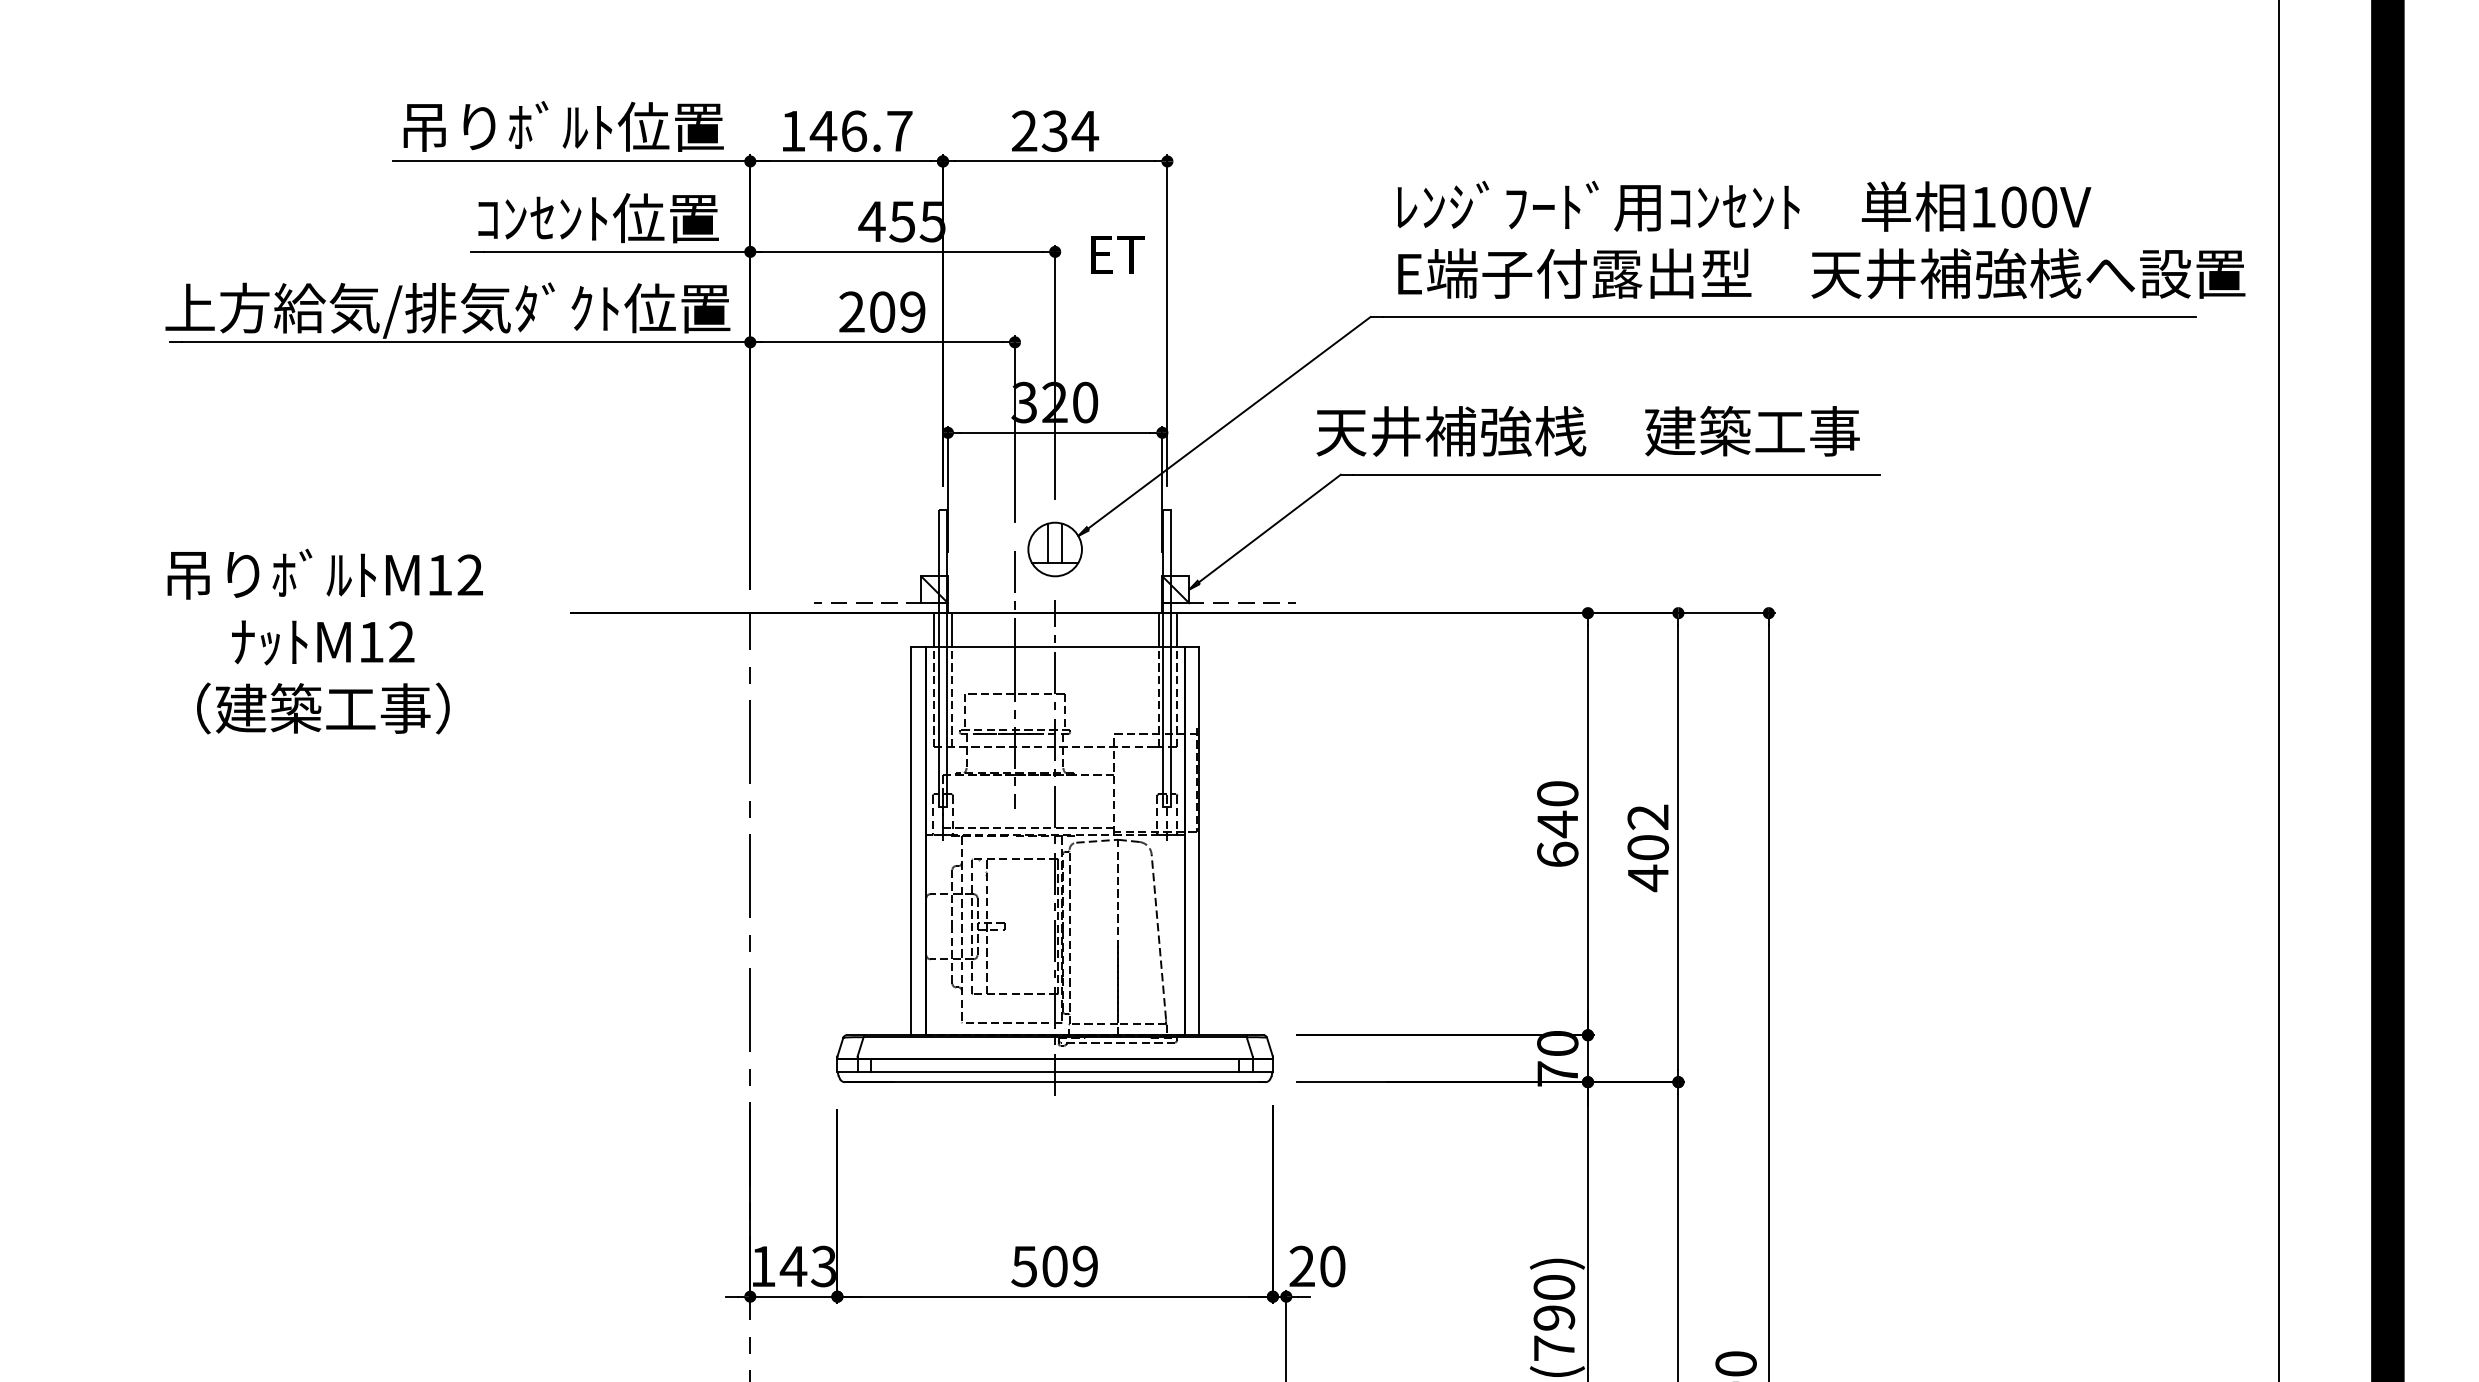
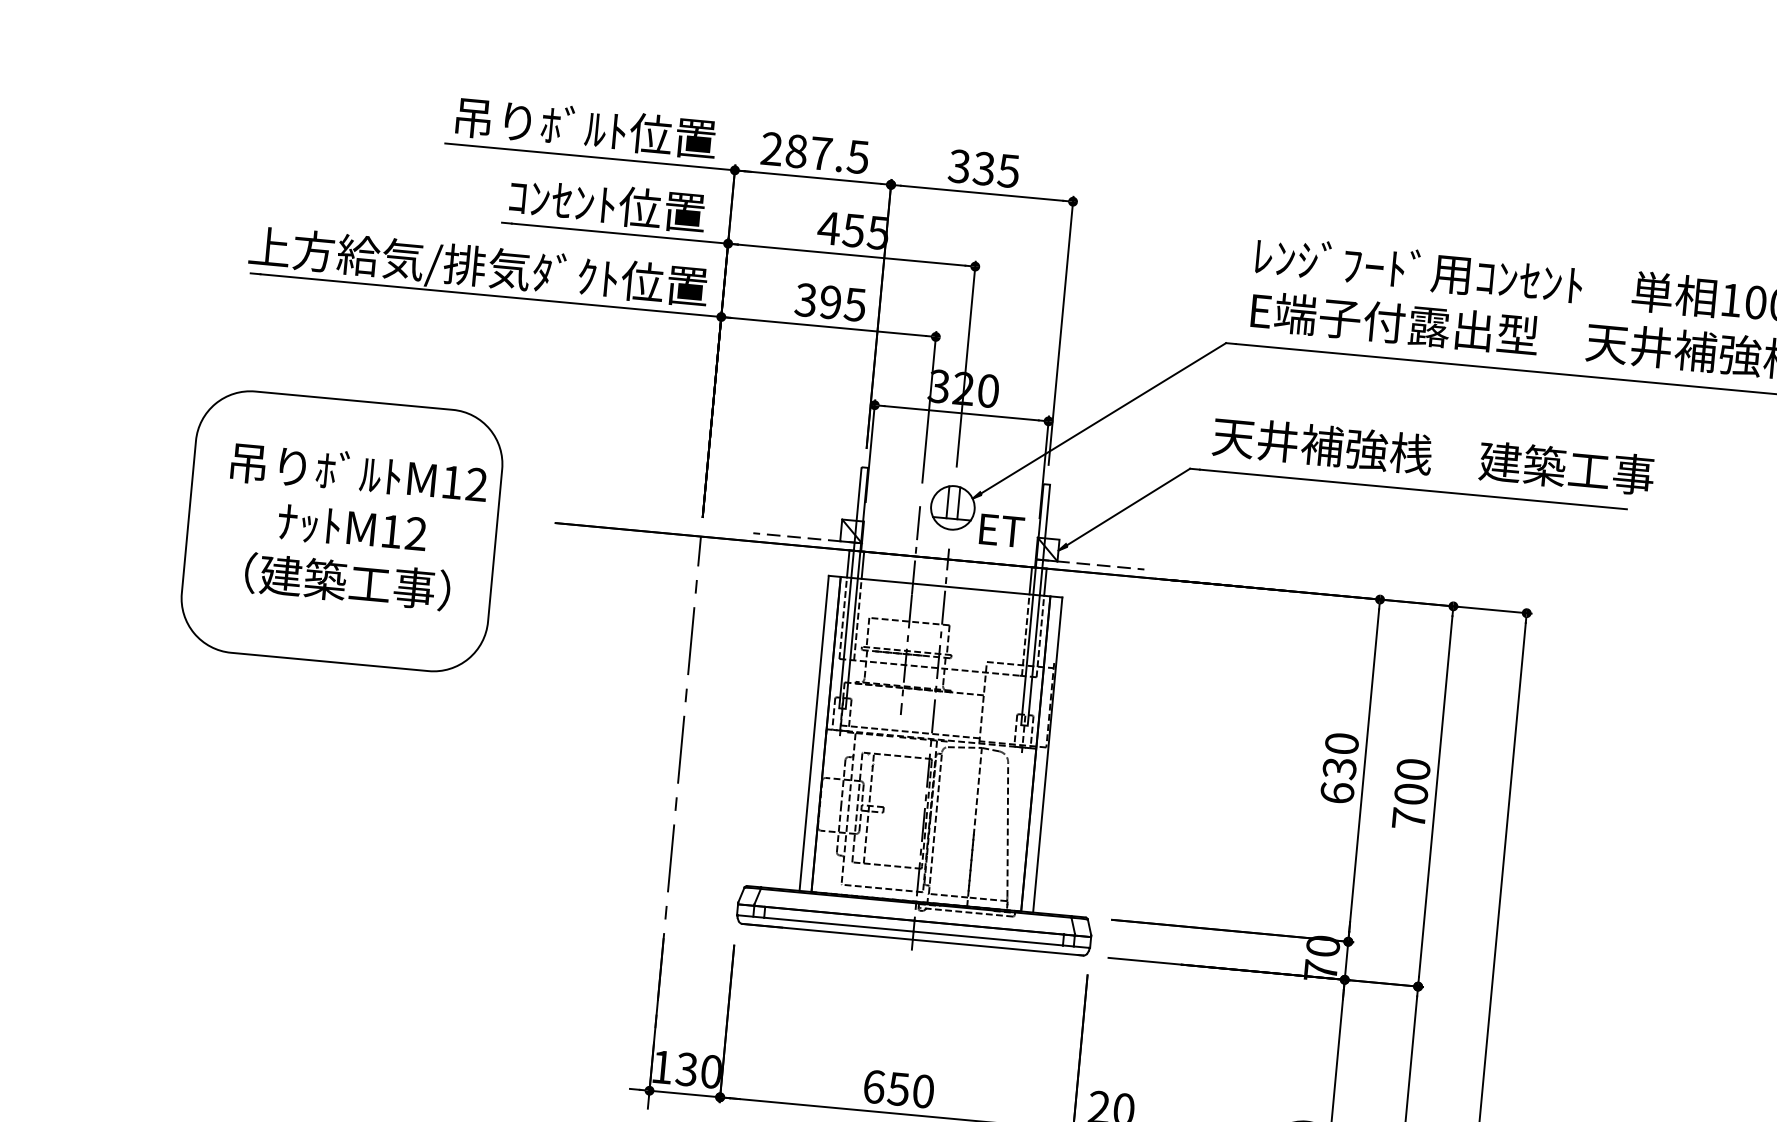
text: (846, 130) -> (815, 152), 146.7 -> 287.5
text: (1055, 130) -> (984, 168), 234 -> 335
text: (1117, 254) -> (1001, 530), moved
text: (881, 311) -> (829, 301), 209 -> 395
text: (1587, 431) -> (1433, 455), moved
part: (310, 647) -> (341, 531), added
text: (1557, 824) -> (1339, 768), 640 -> 630
text: (1647, 848) -> (1410, 794), 402 -> 700
text: (807, 1266) -> (698, 1070), 143 -> 130
text: (1054, 1266) -> (898, 1089), 509 -> 650

